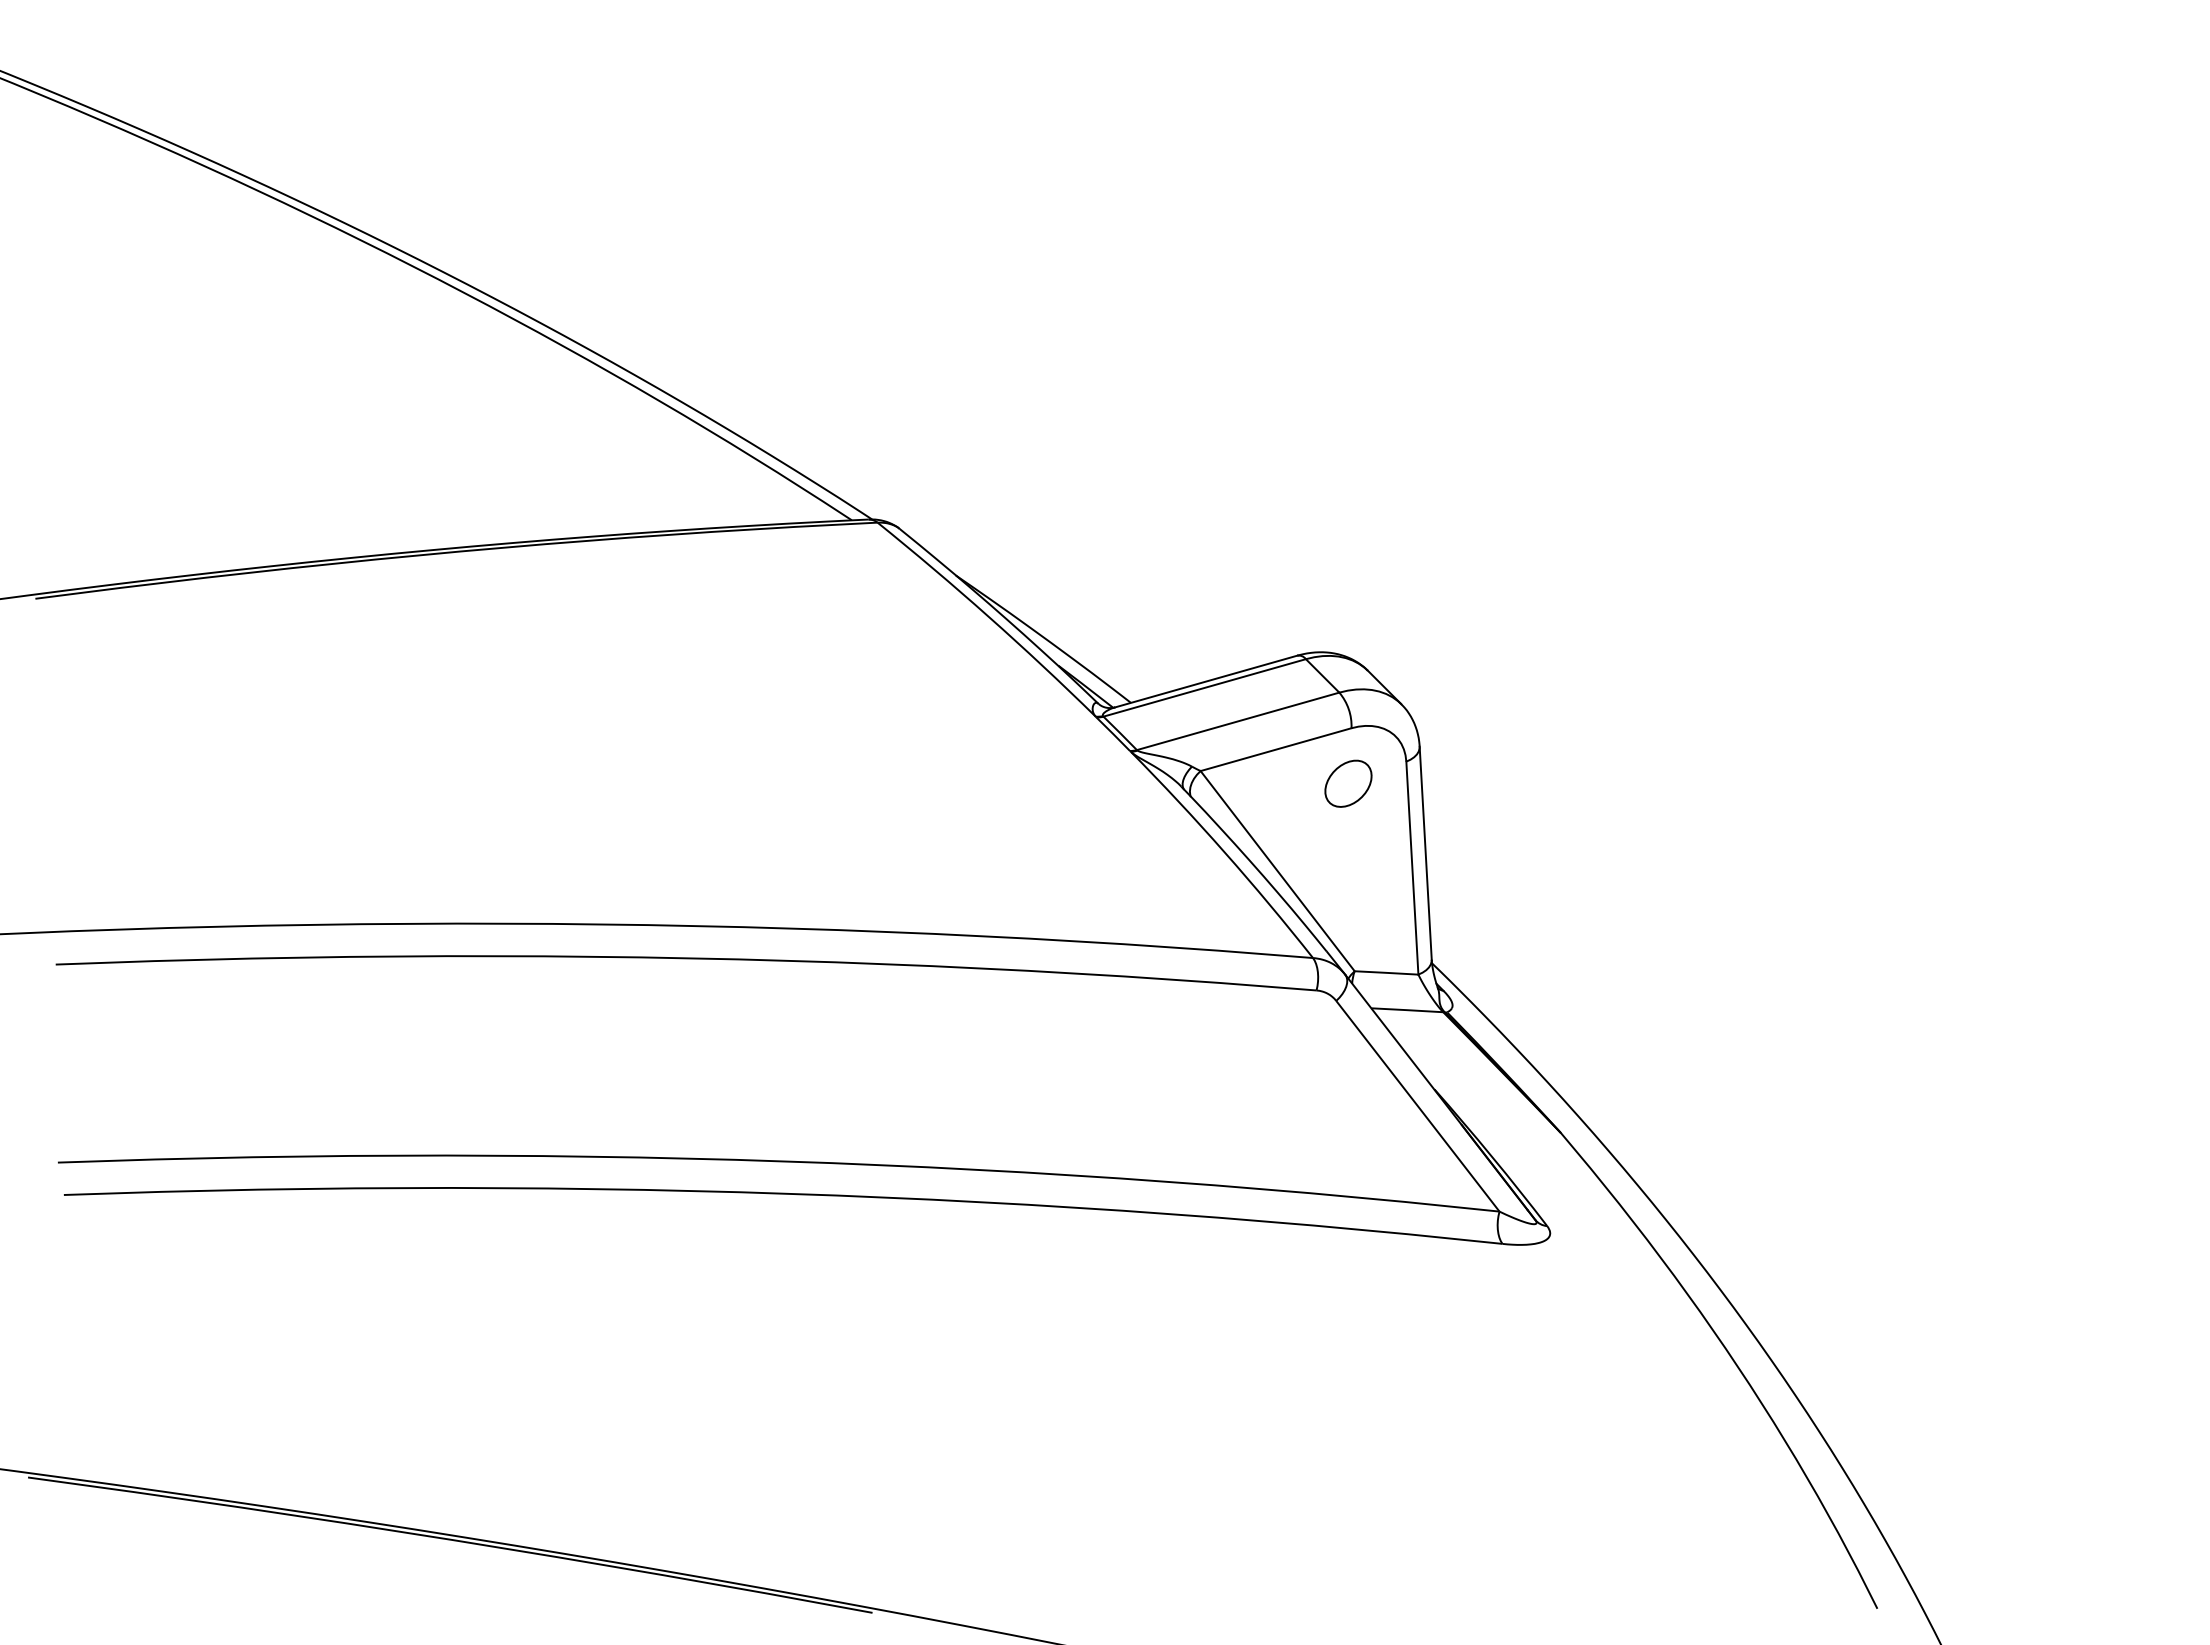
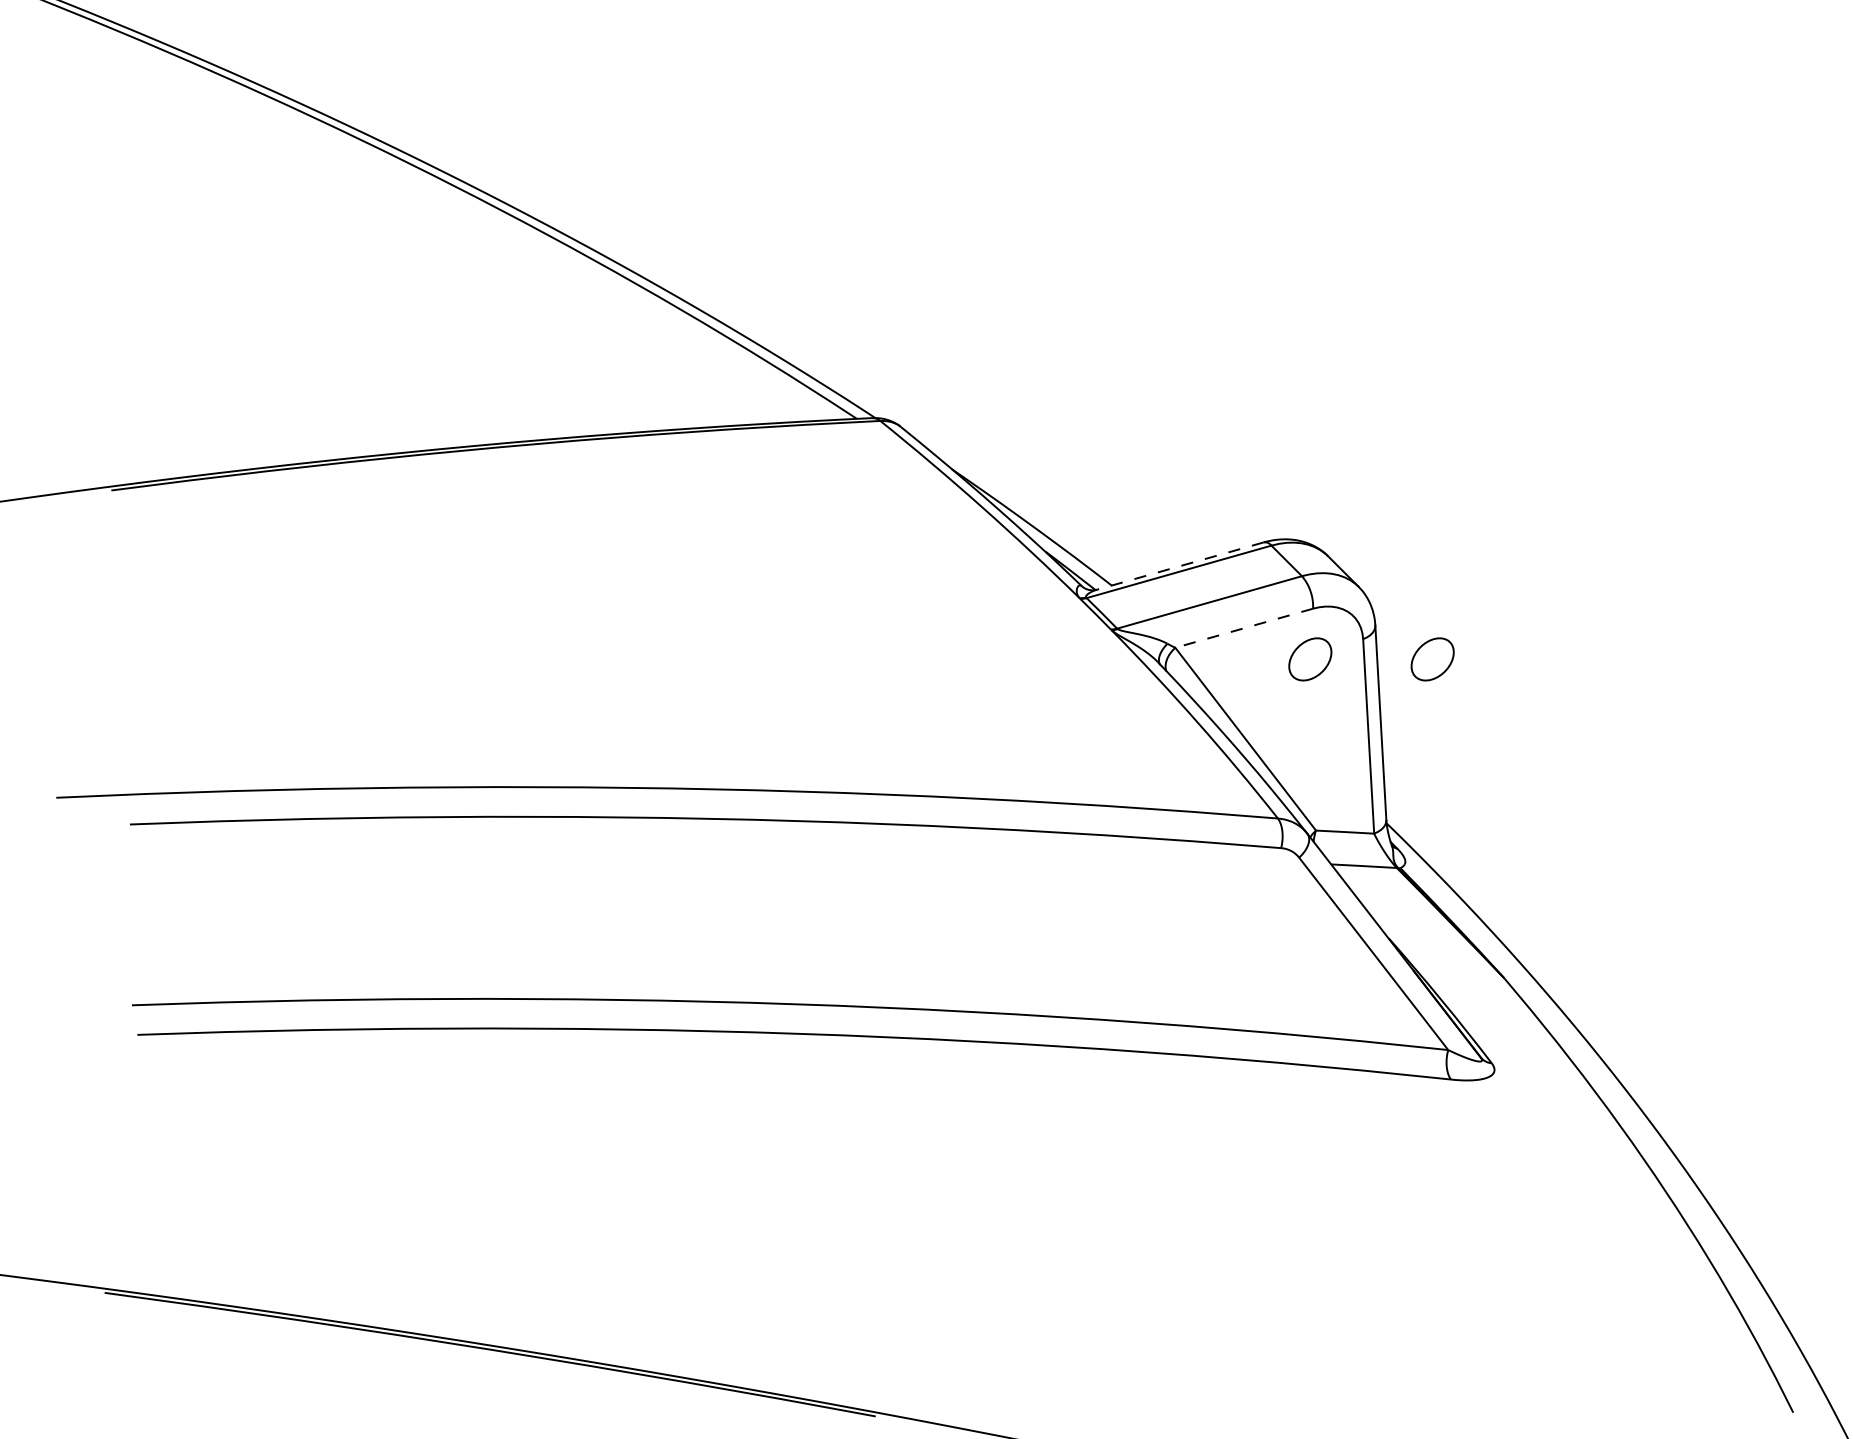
line: (1206, 681) -> (1180, 566), solid -> dashed
line: (1275, 749) -> (1243, 628), solid -> dashed
part: (1482, 783) -> (1432, 659), added

